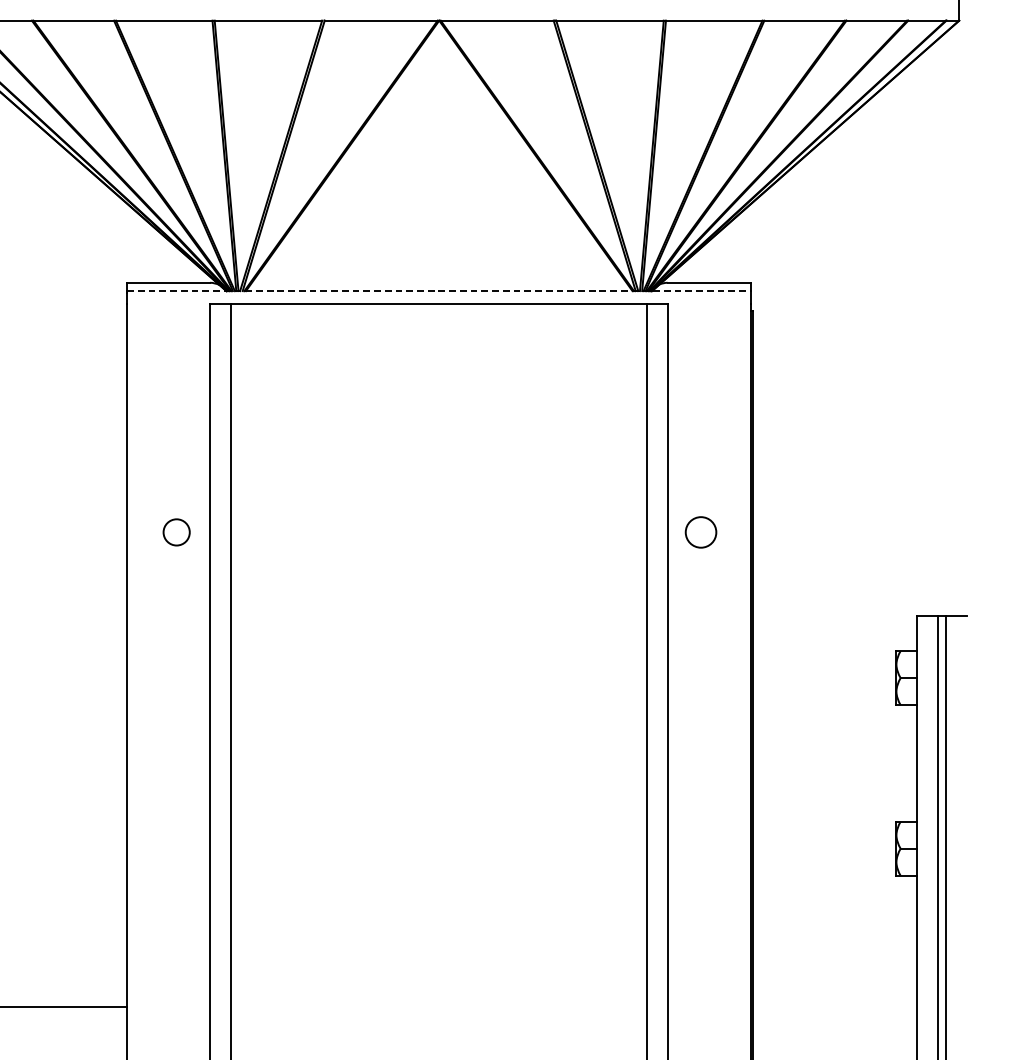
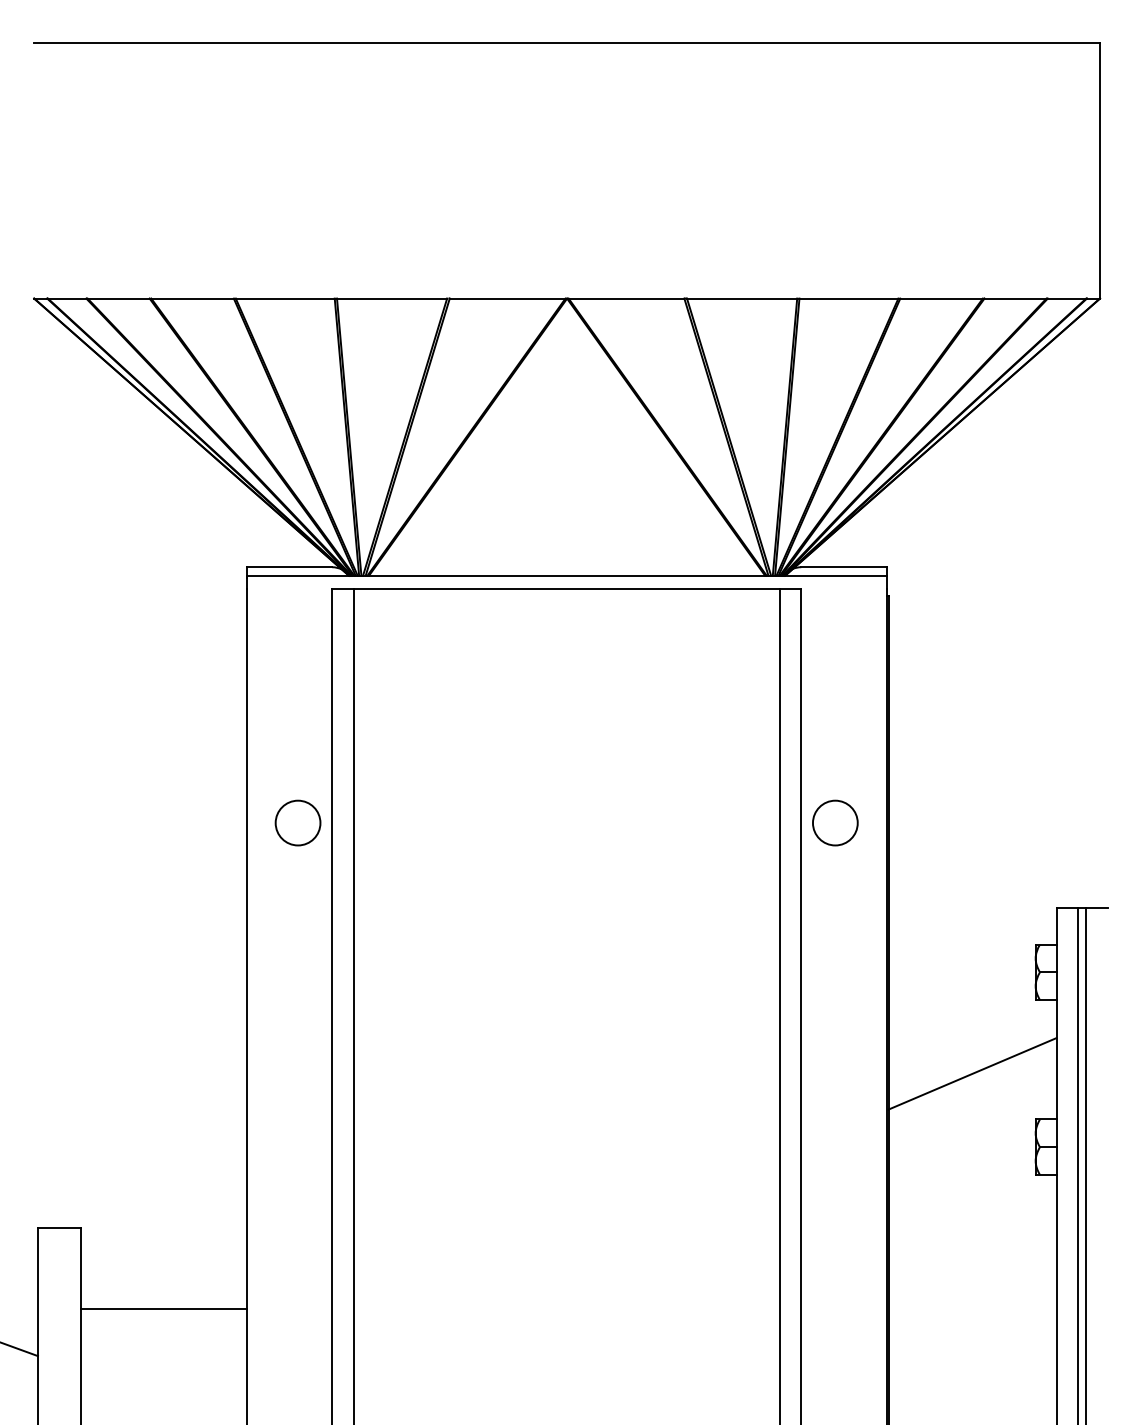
line: (439, 290) -> (567, 575), dashed -> solid
circle: (176, 531) -> (297, 822), size x1.67
circle: (701, 531) -> (835, 822), size x1.43
line: (834, 776) -> (972, 1073), added

